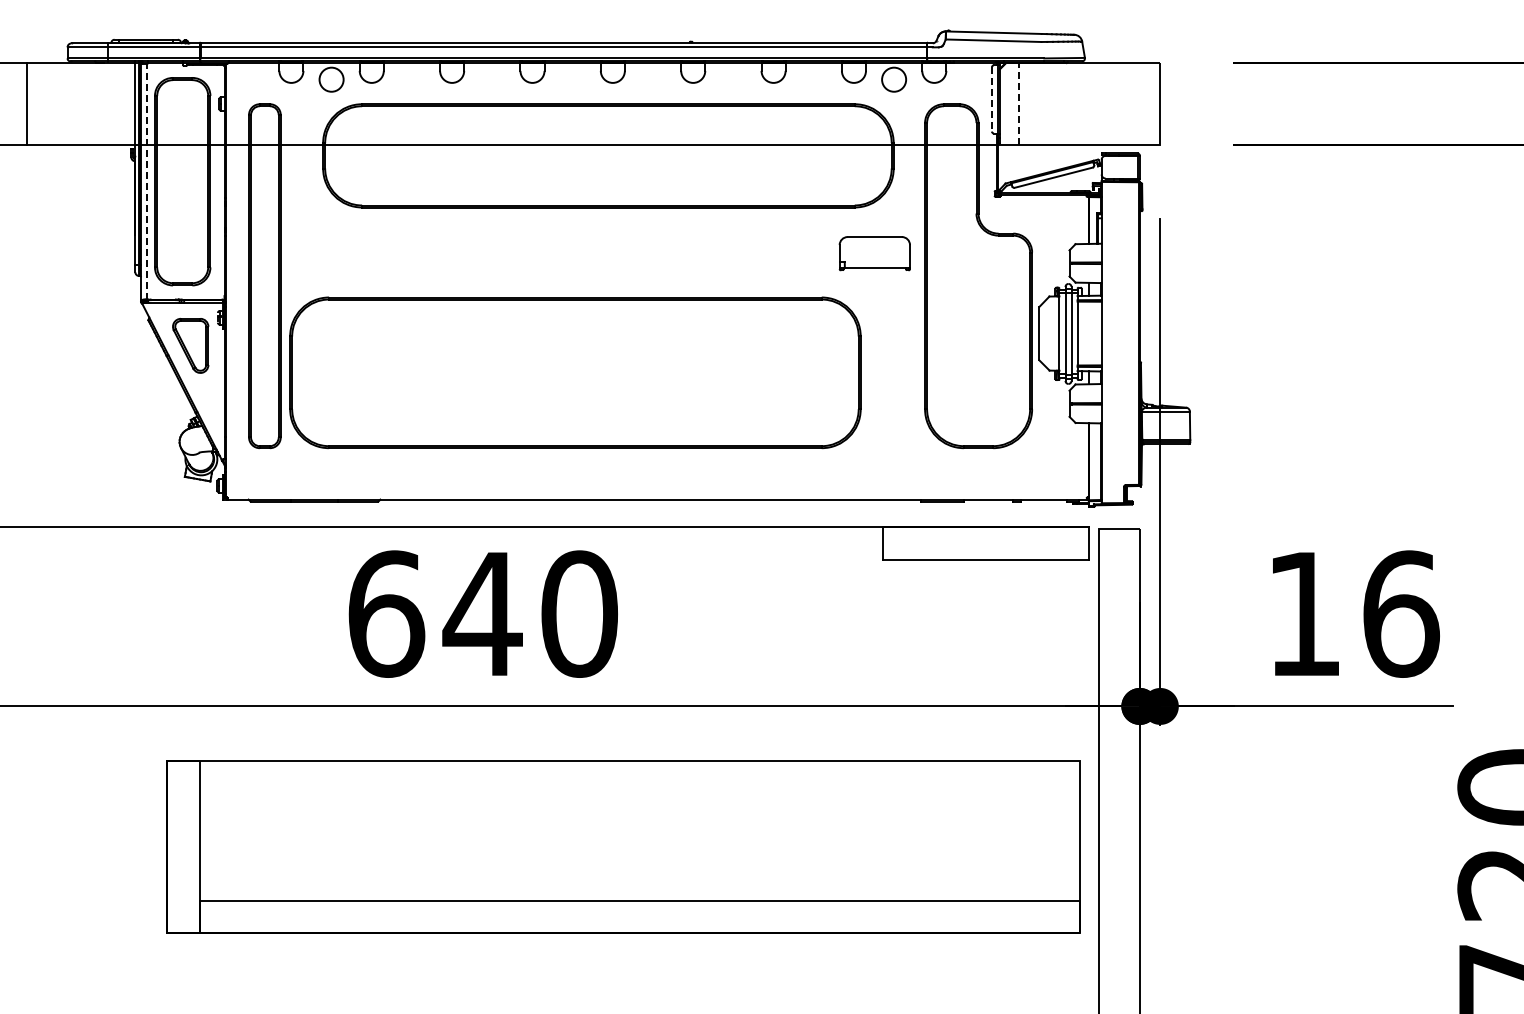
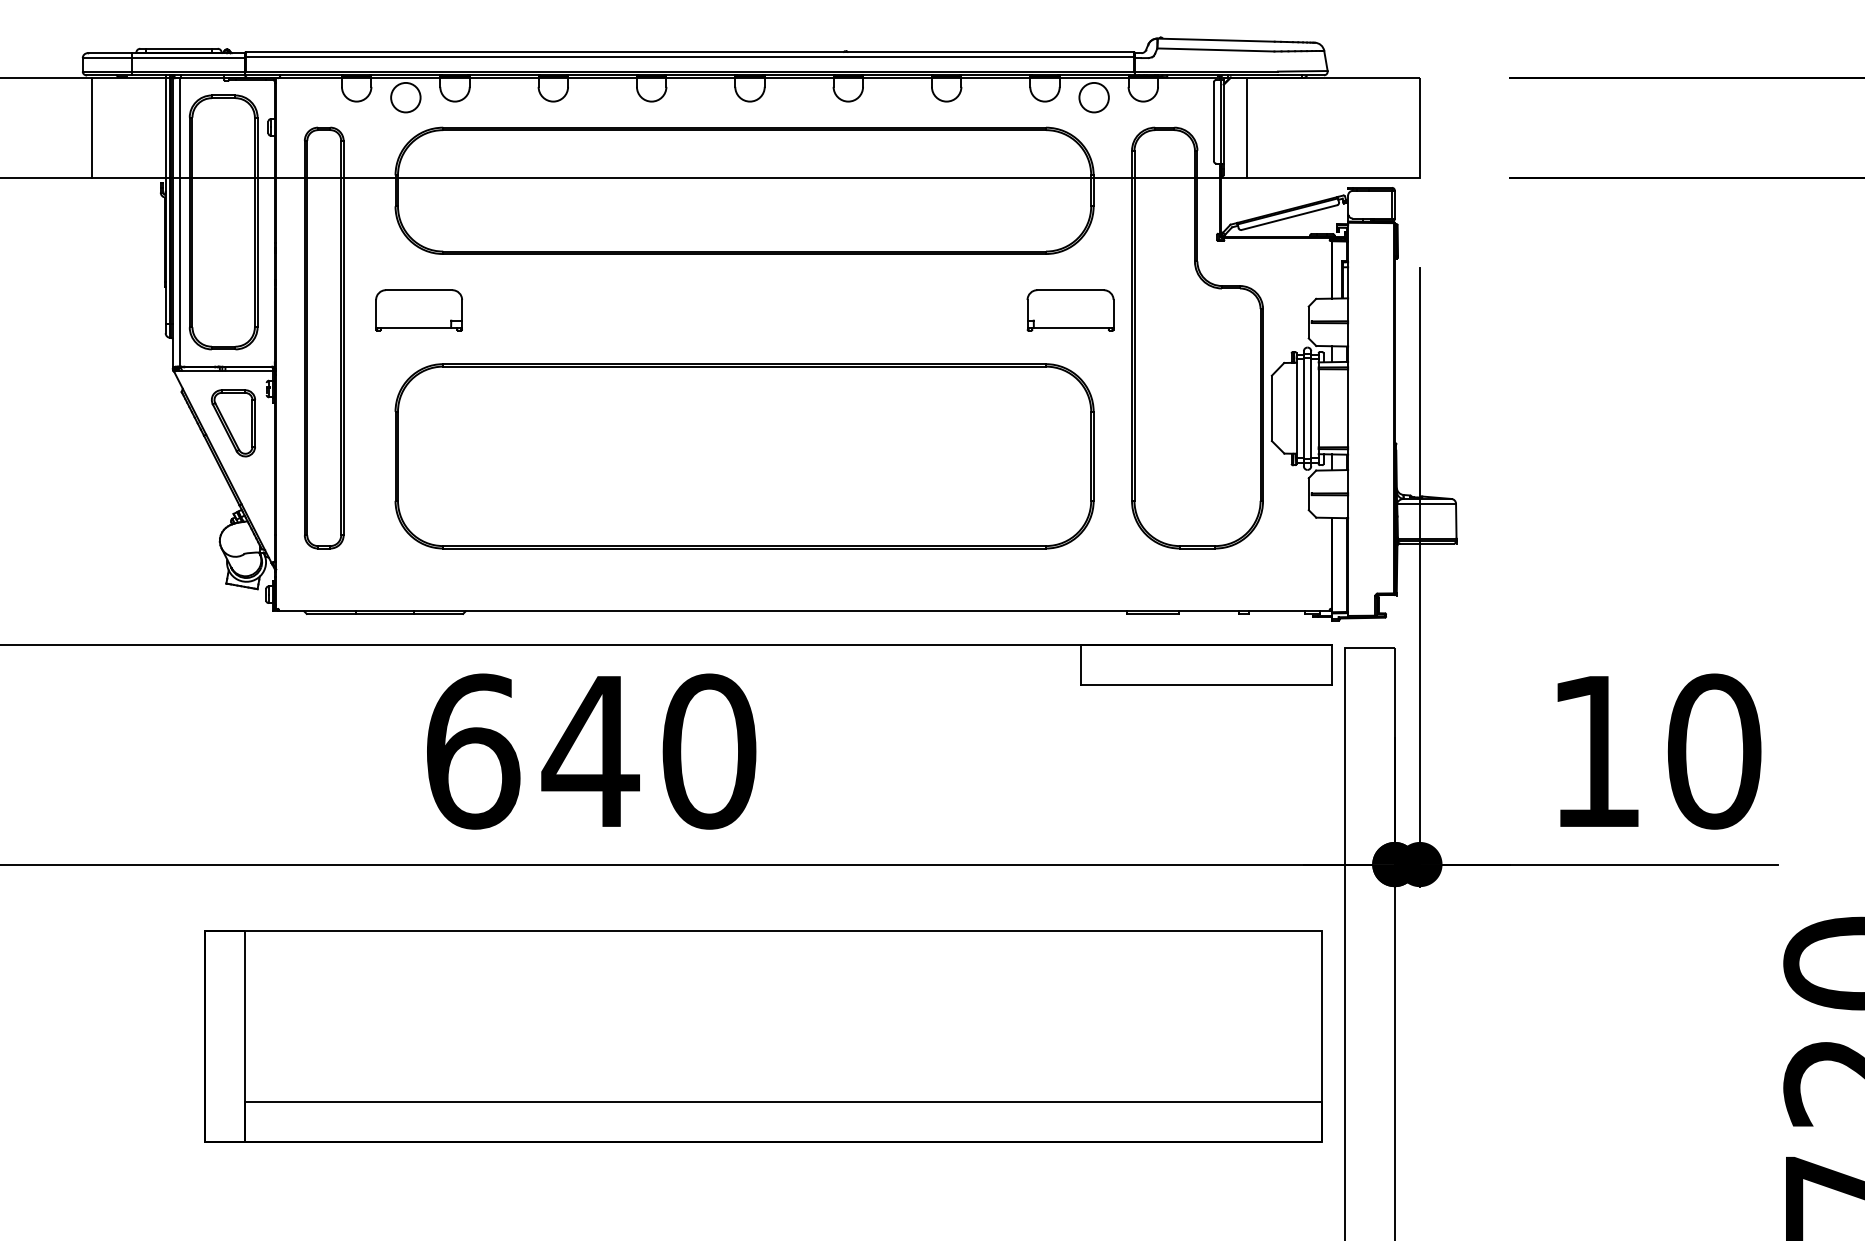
line: (991, 99) -> (1213, 121), dashed -> solid
line: (1018, 103) -> (1246, 126), dashed -> solid
line: (26, 104) -> (91, 128), moved
line: (147, 181) -> (180, 222), dashed -> solid
part: (342, 253) -> (419, 310), added
part: (575, 372) -> (744, 455), moved
text: (1401, 613) -> (1714, 750), 16 -> 10

